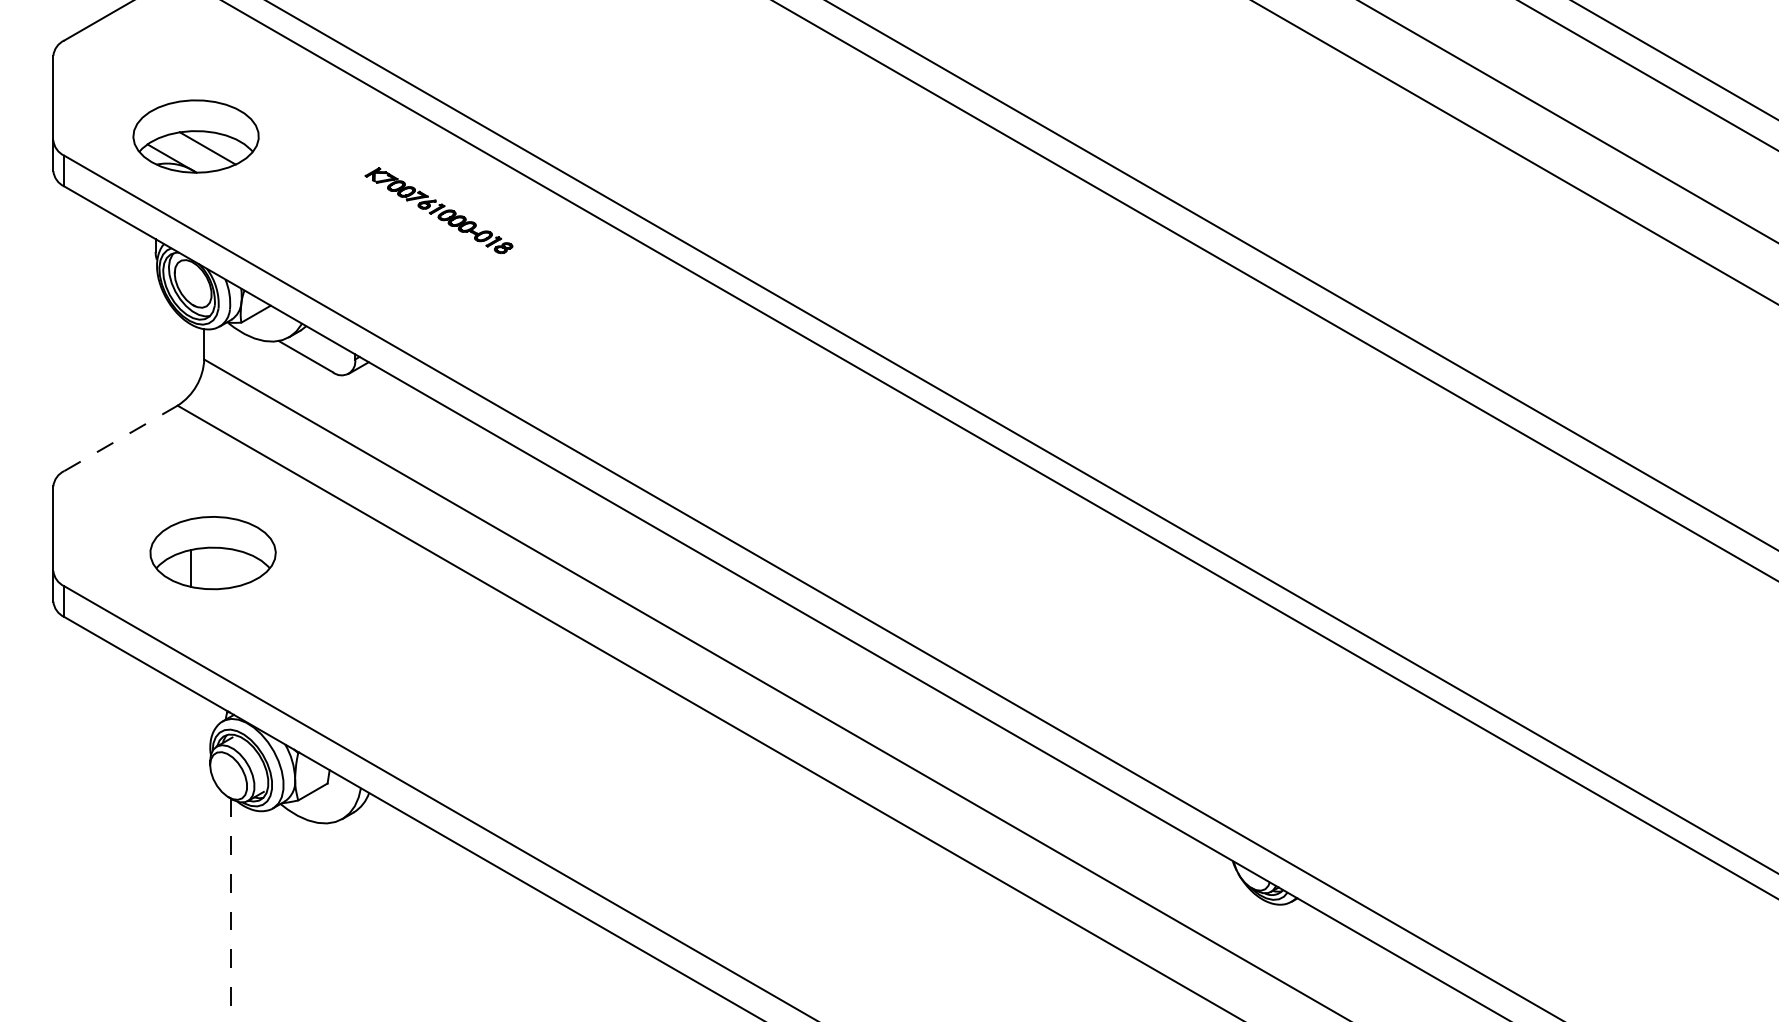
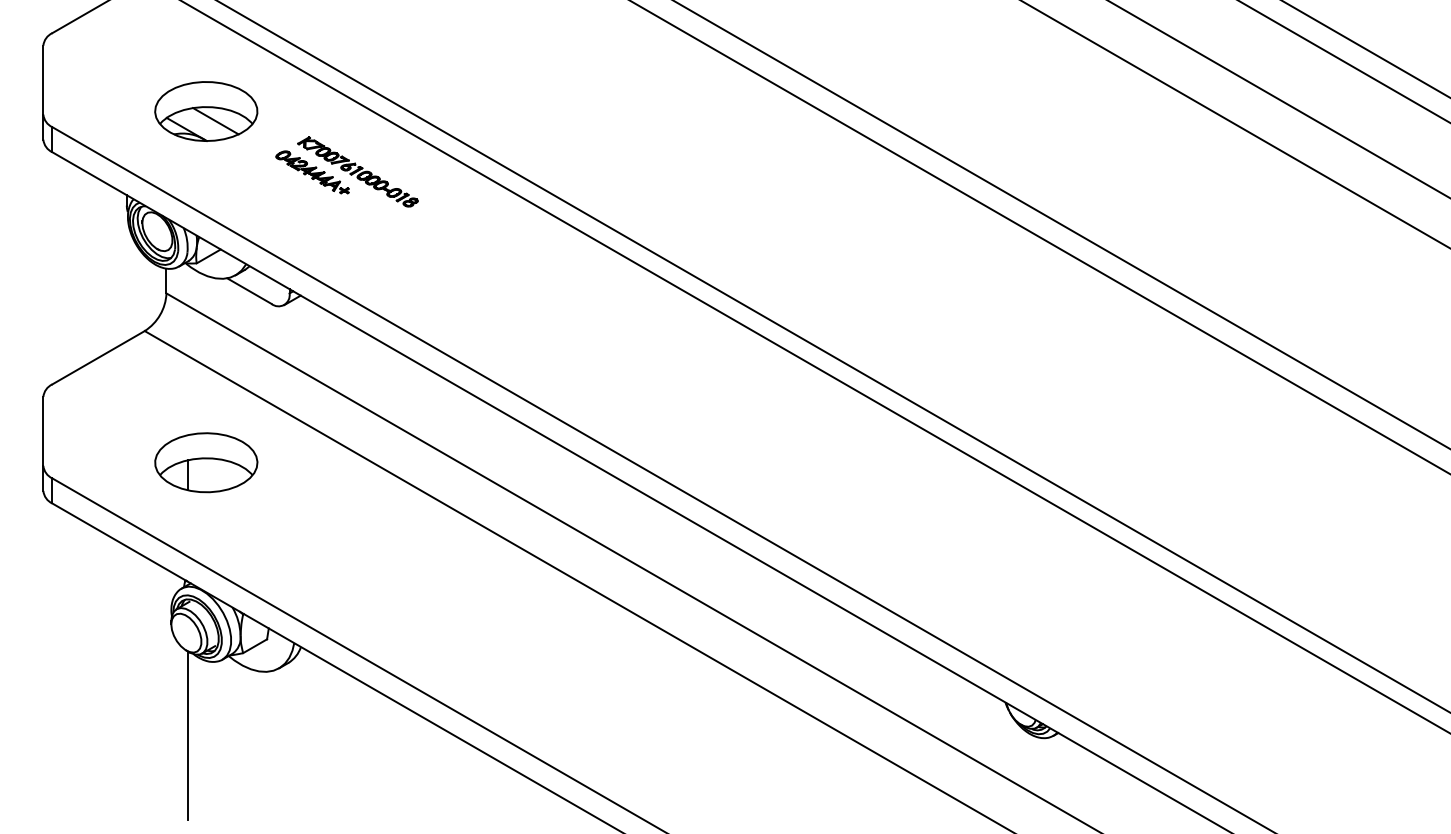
part: (195, 136) -> (205, 111), moved
part: (383, 210) -> (312, 171), added
line: (121, 438) -> (98, 357), dashed -> solid
part: (212, 553) -> (205, 463), moved
line: (230, 902) -> (187, 736), dashed -> solid

